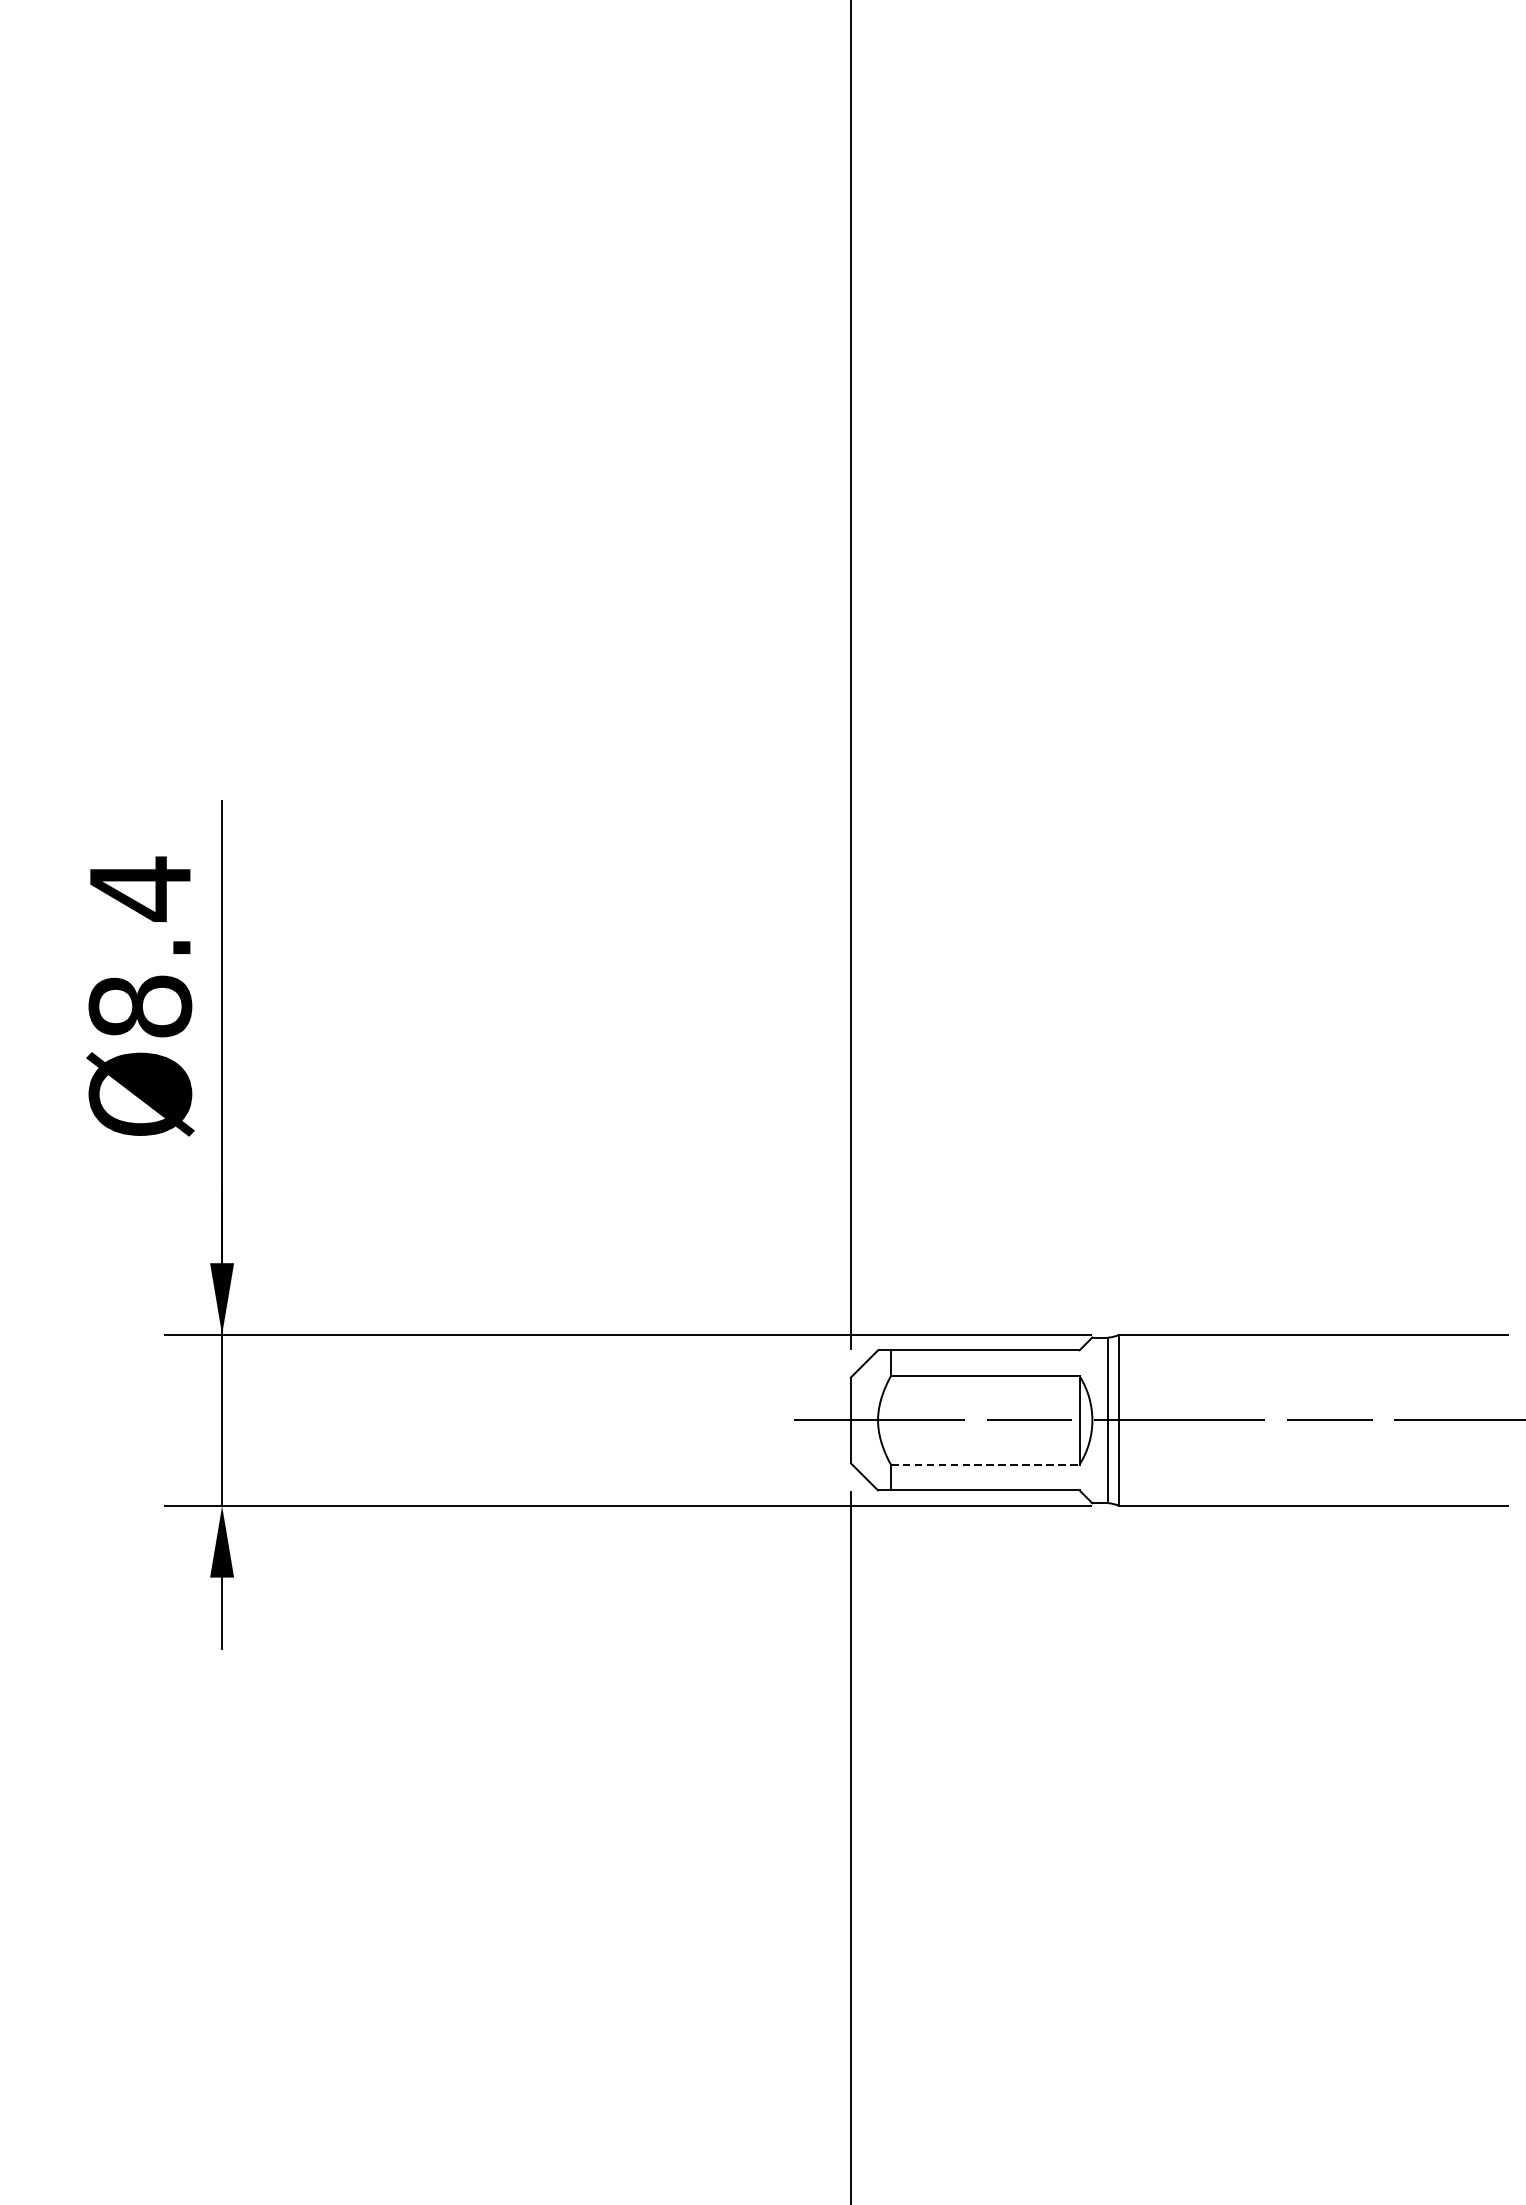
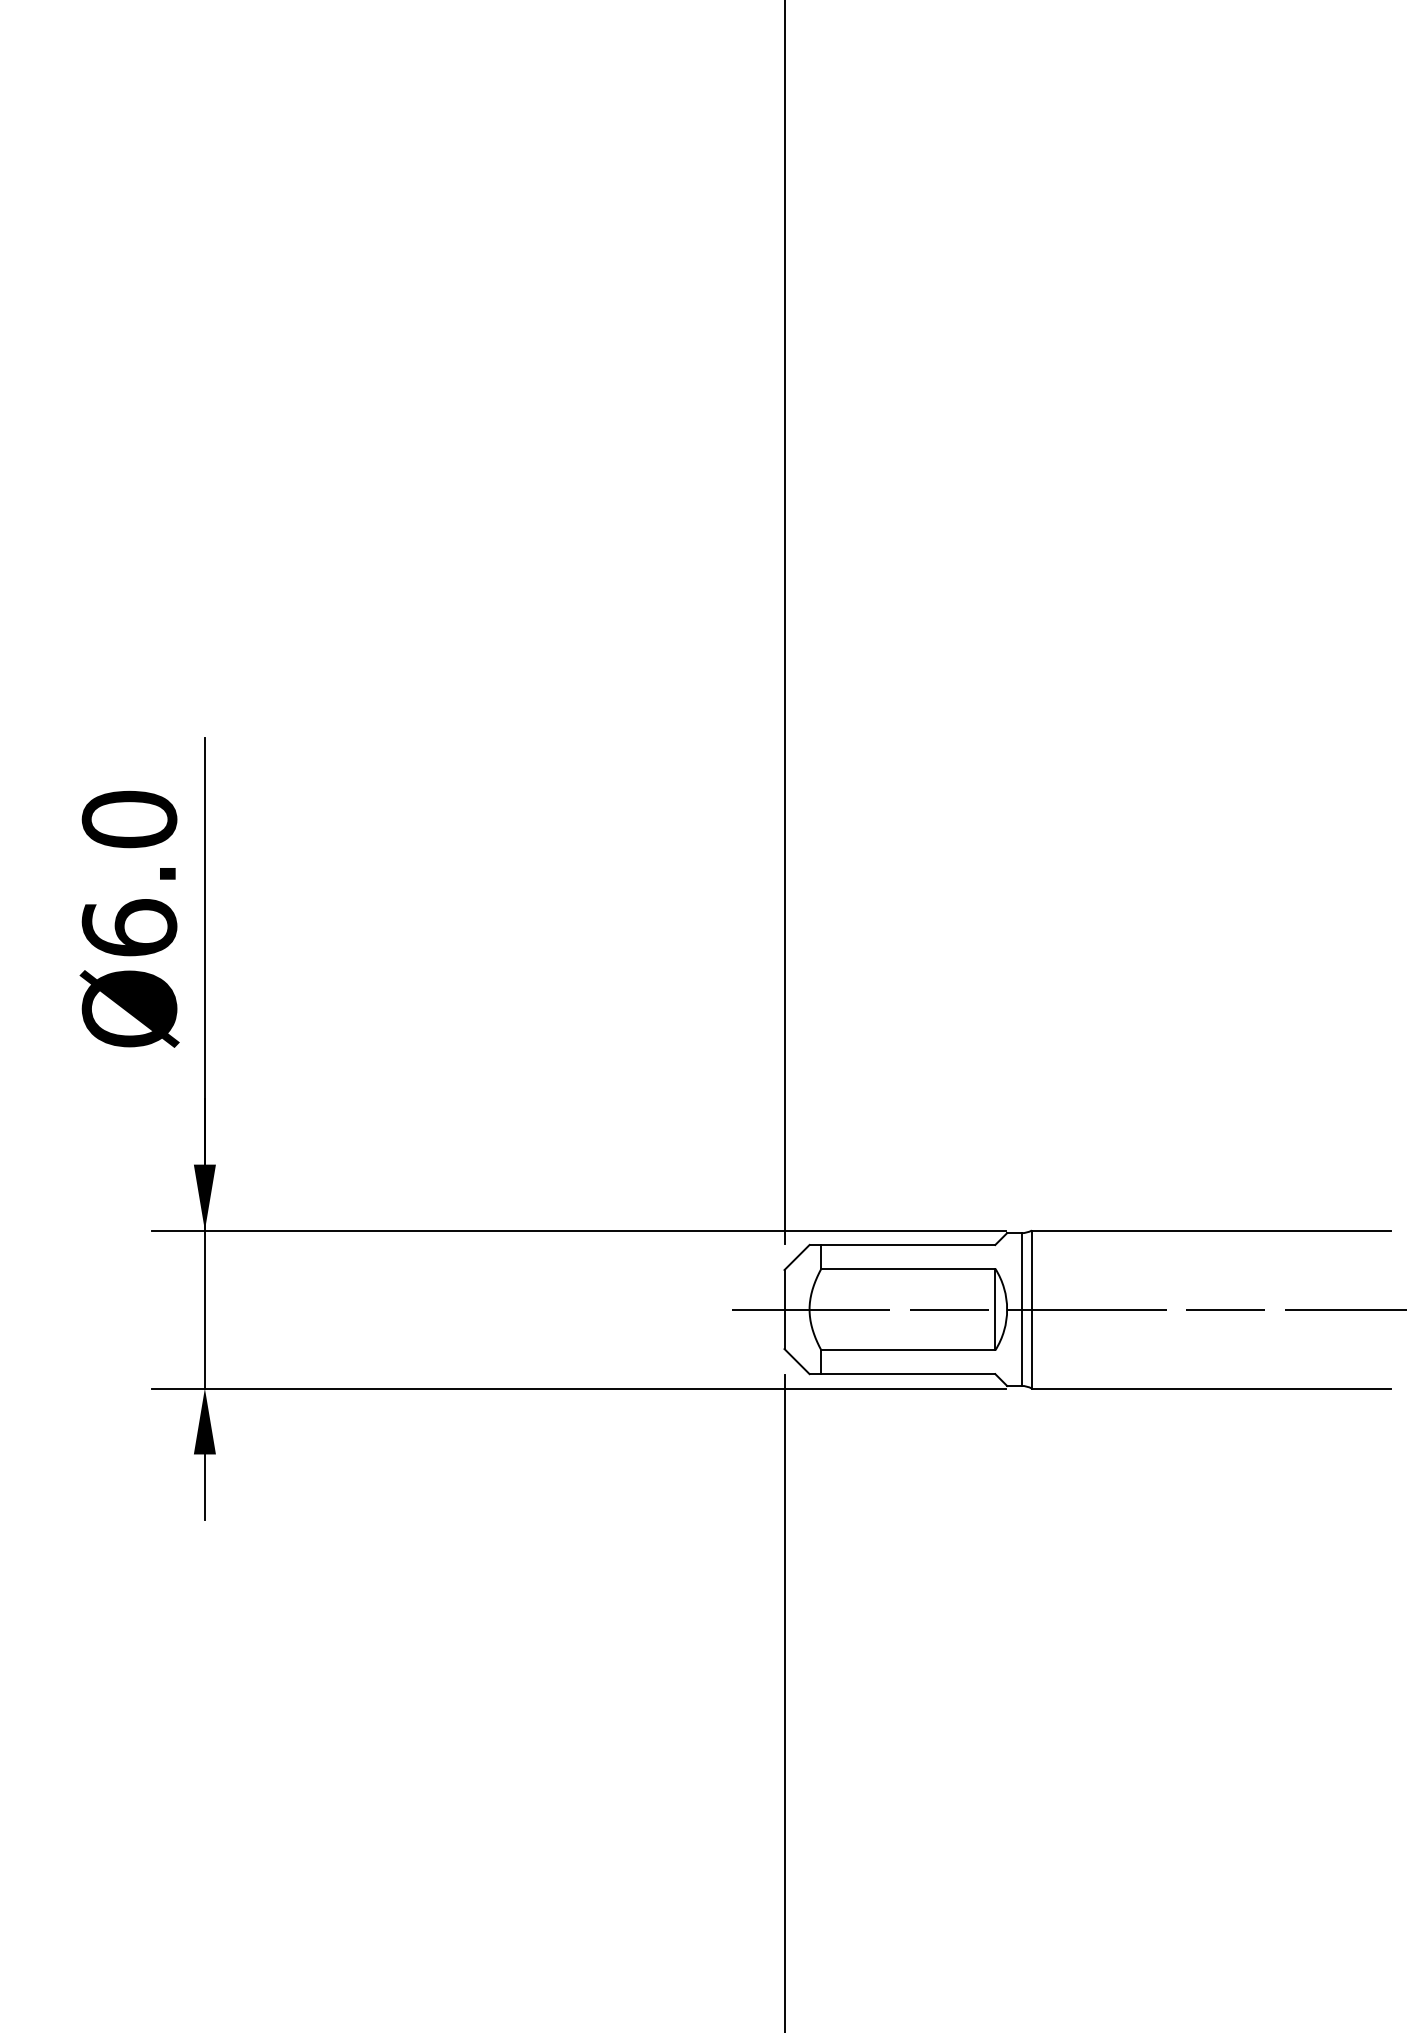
text: (140, 946) -> (129, 872), Ø8.4 -> Ø6.0
line: (985, 1464) -> (908, 1350), dashed -> solid

